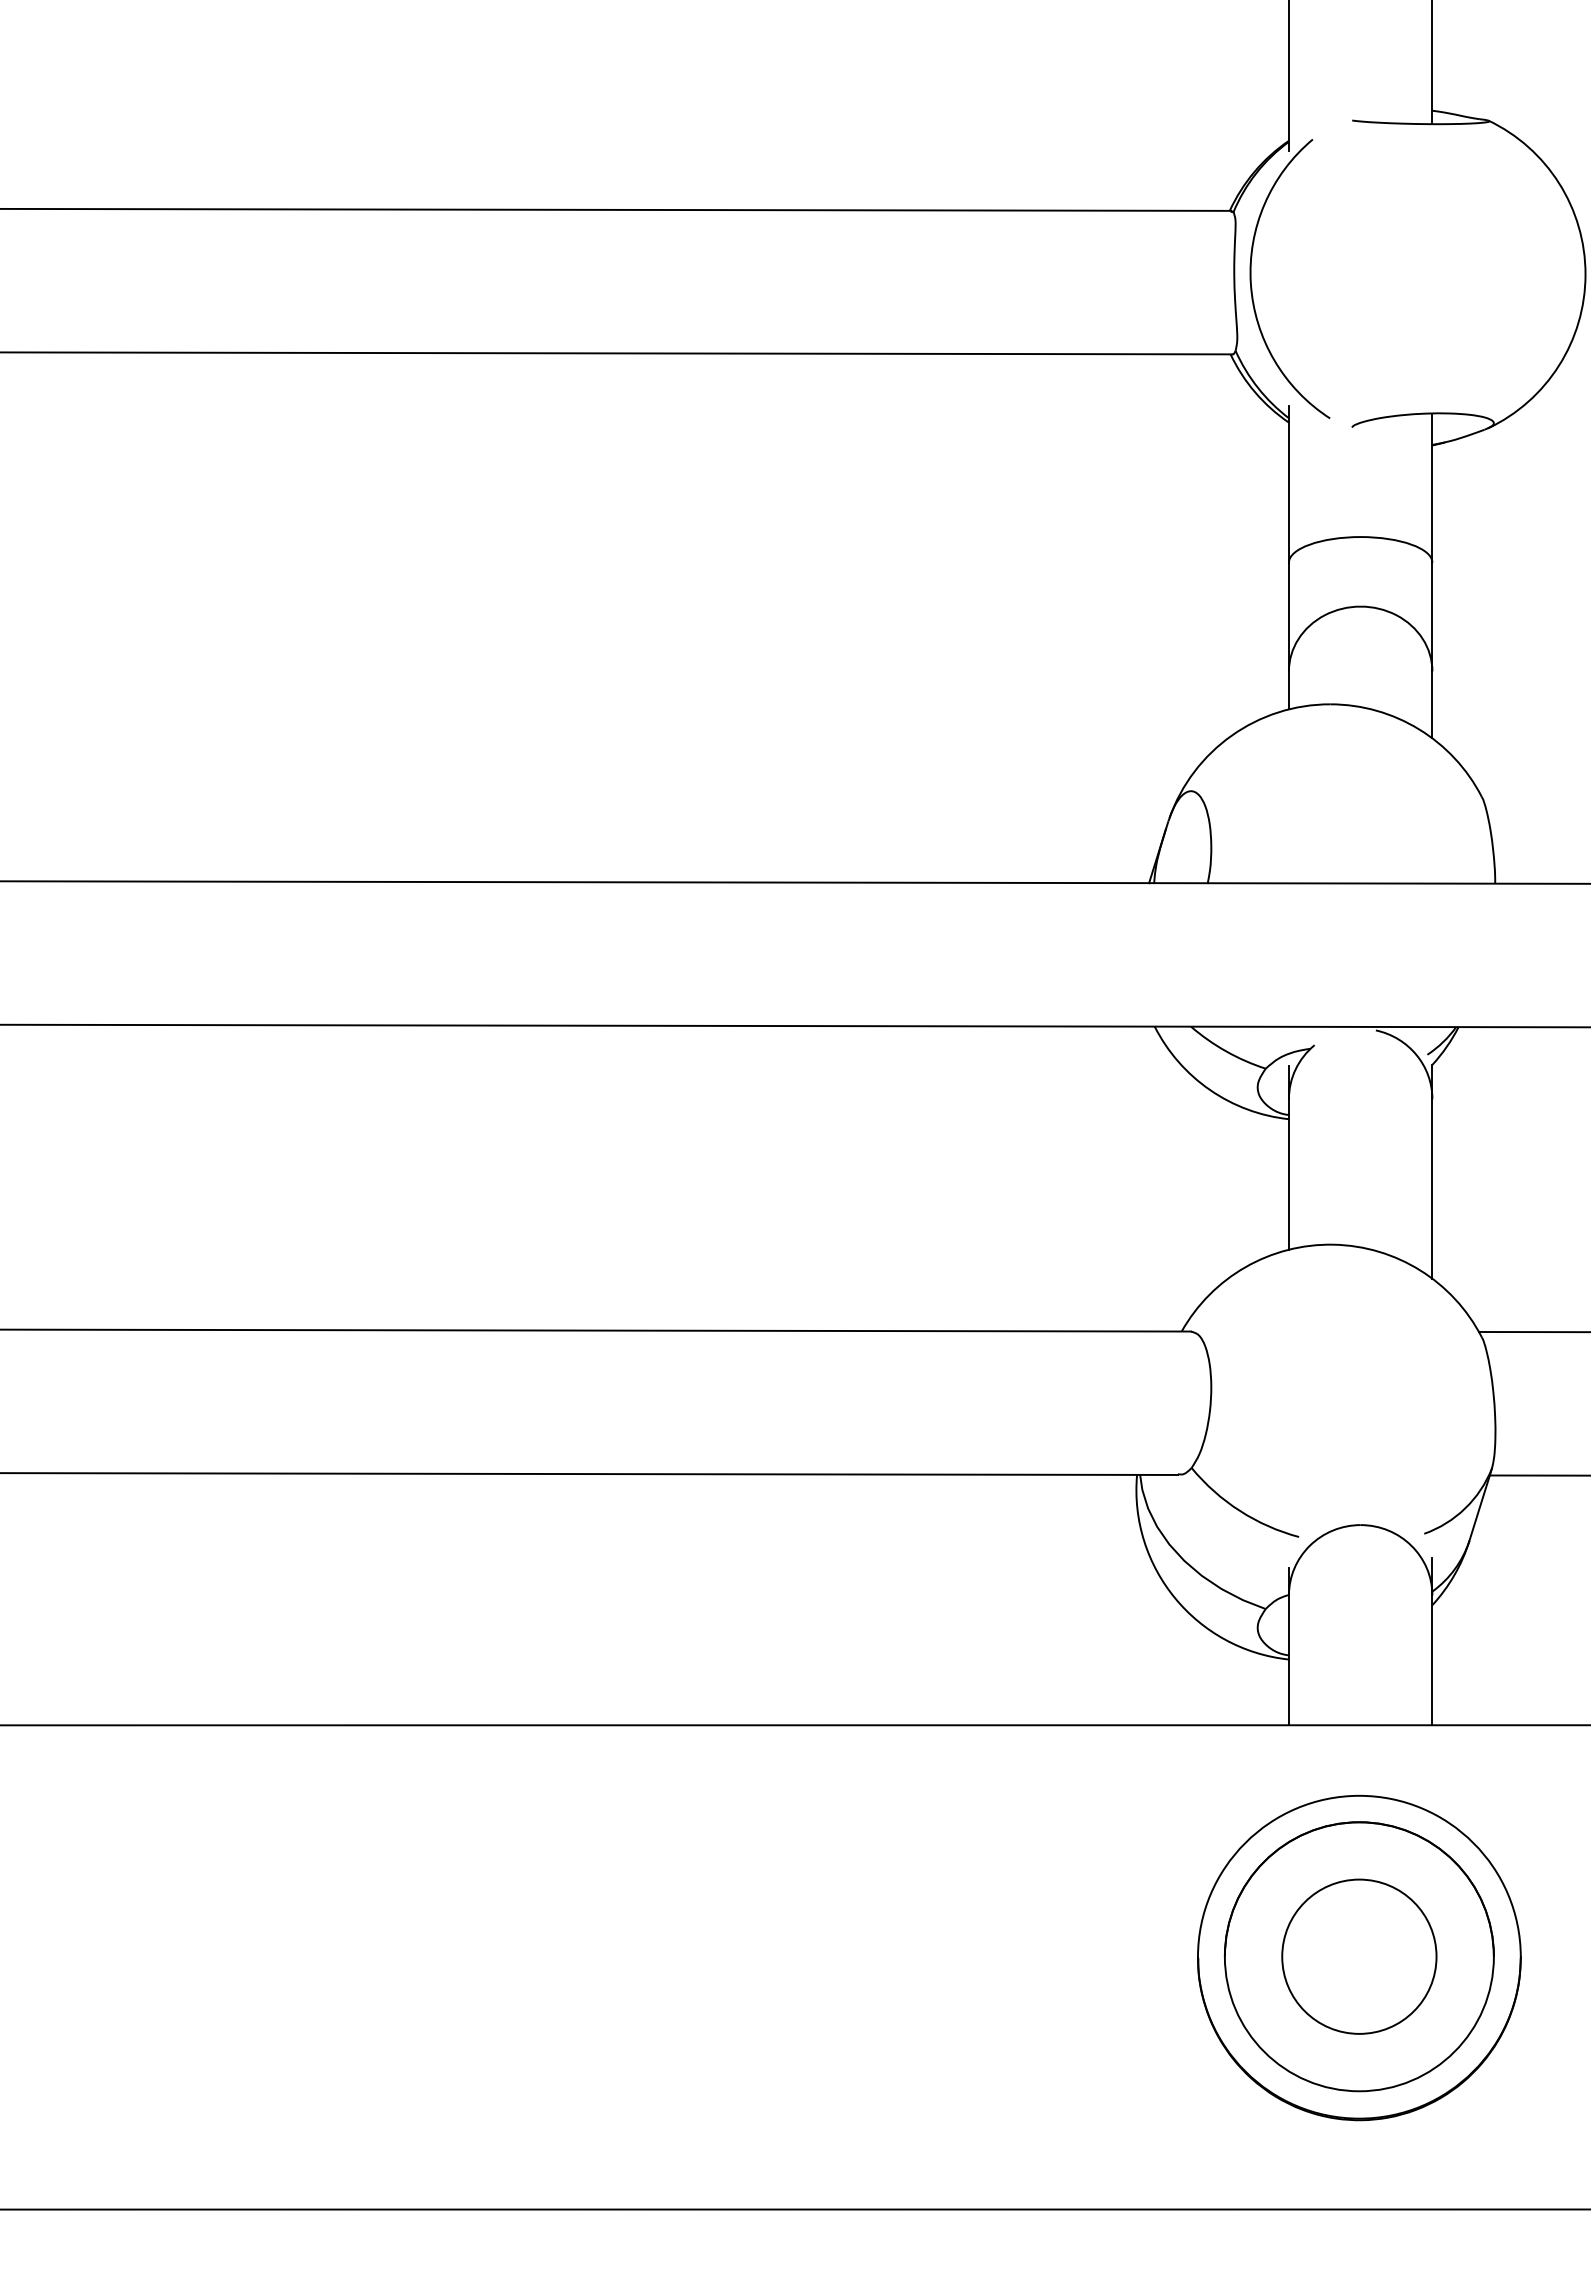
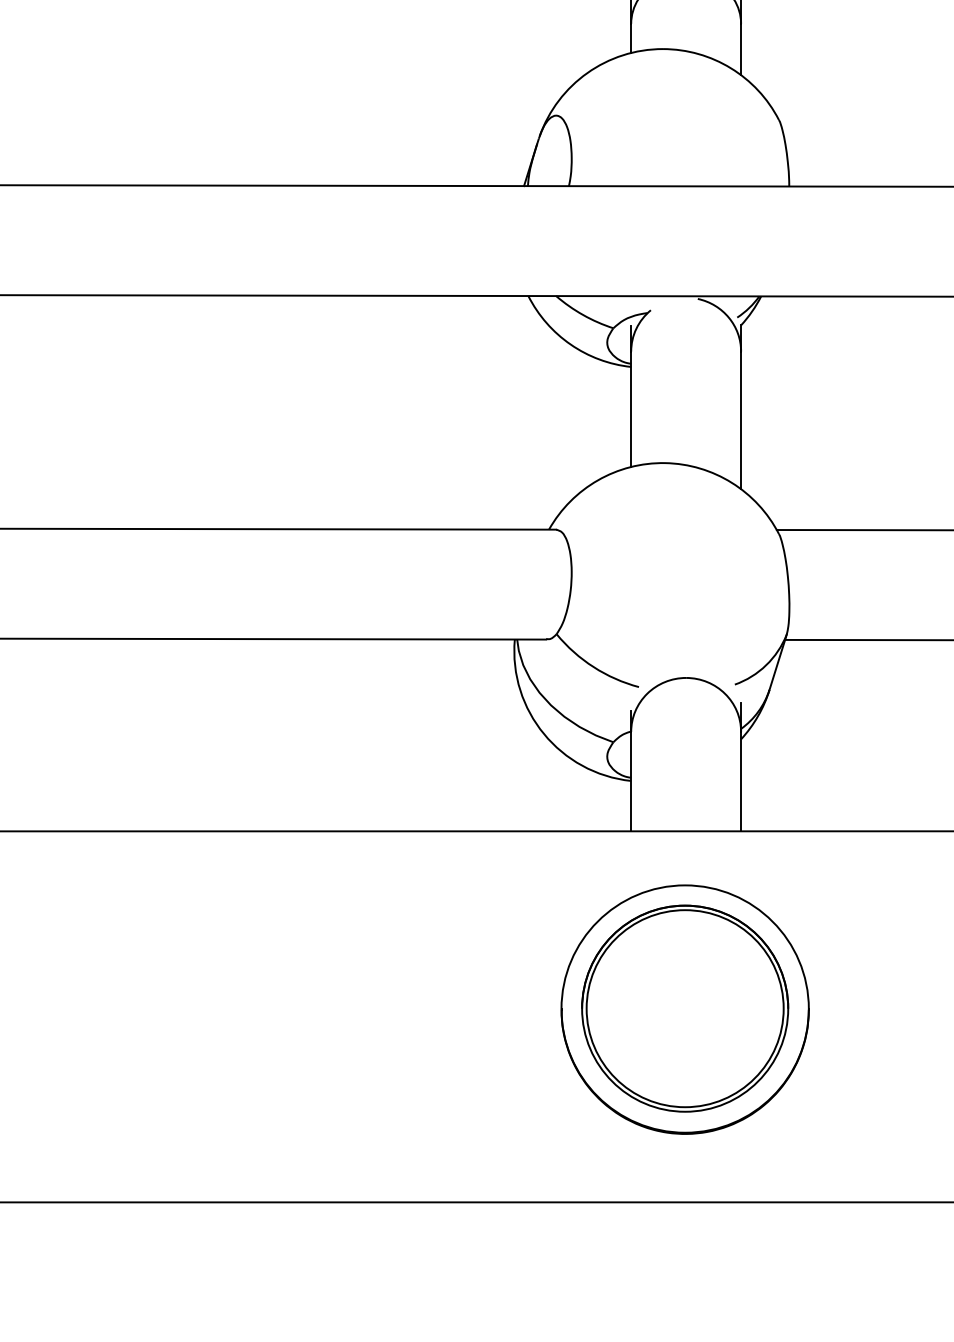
circle: (1358, 1956) -> (684, 1008), size x1.67

